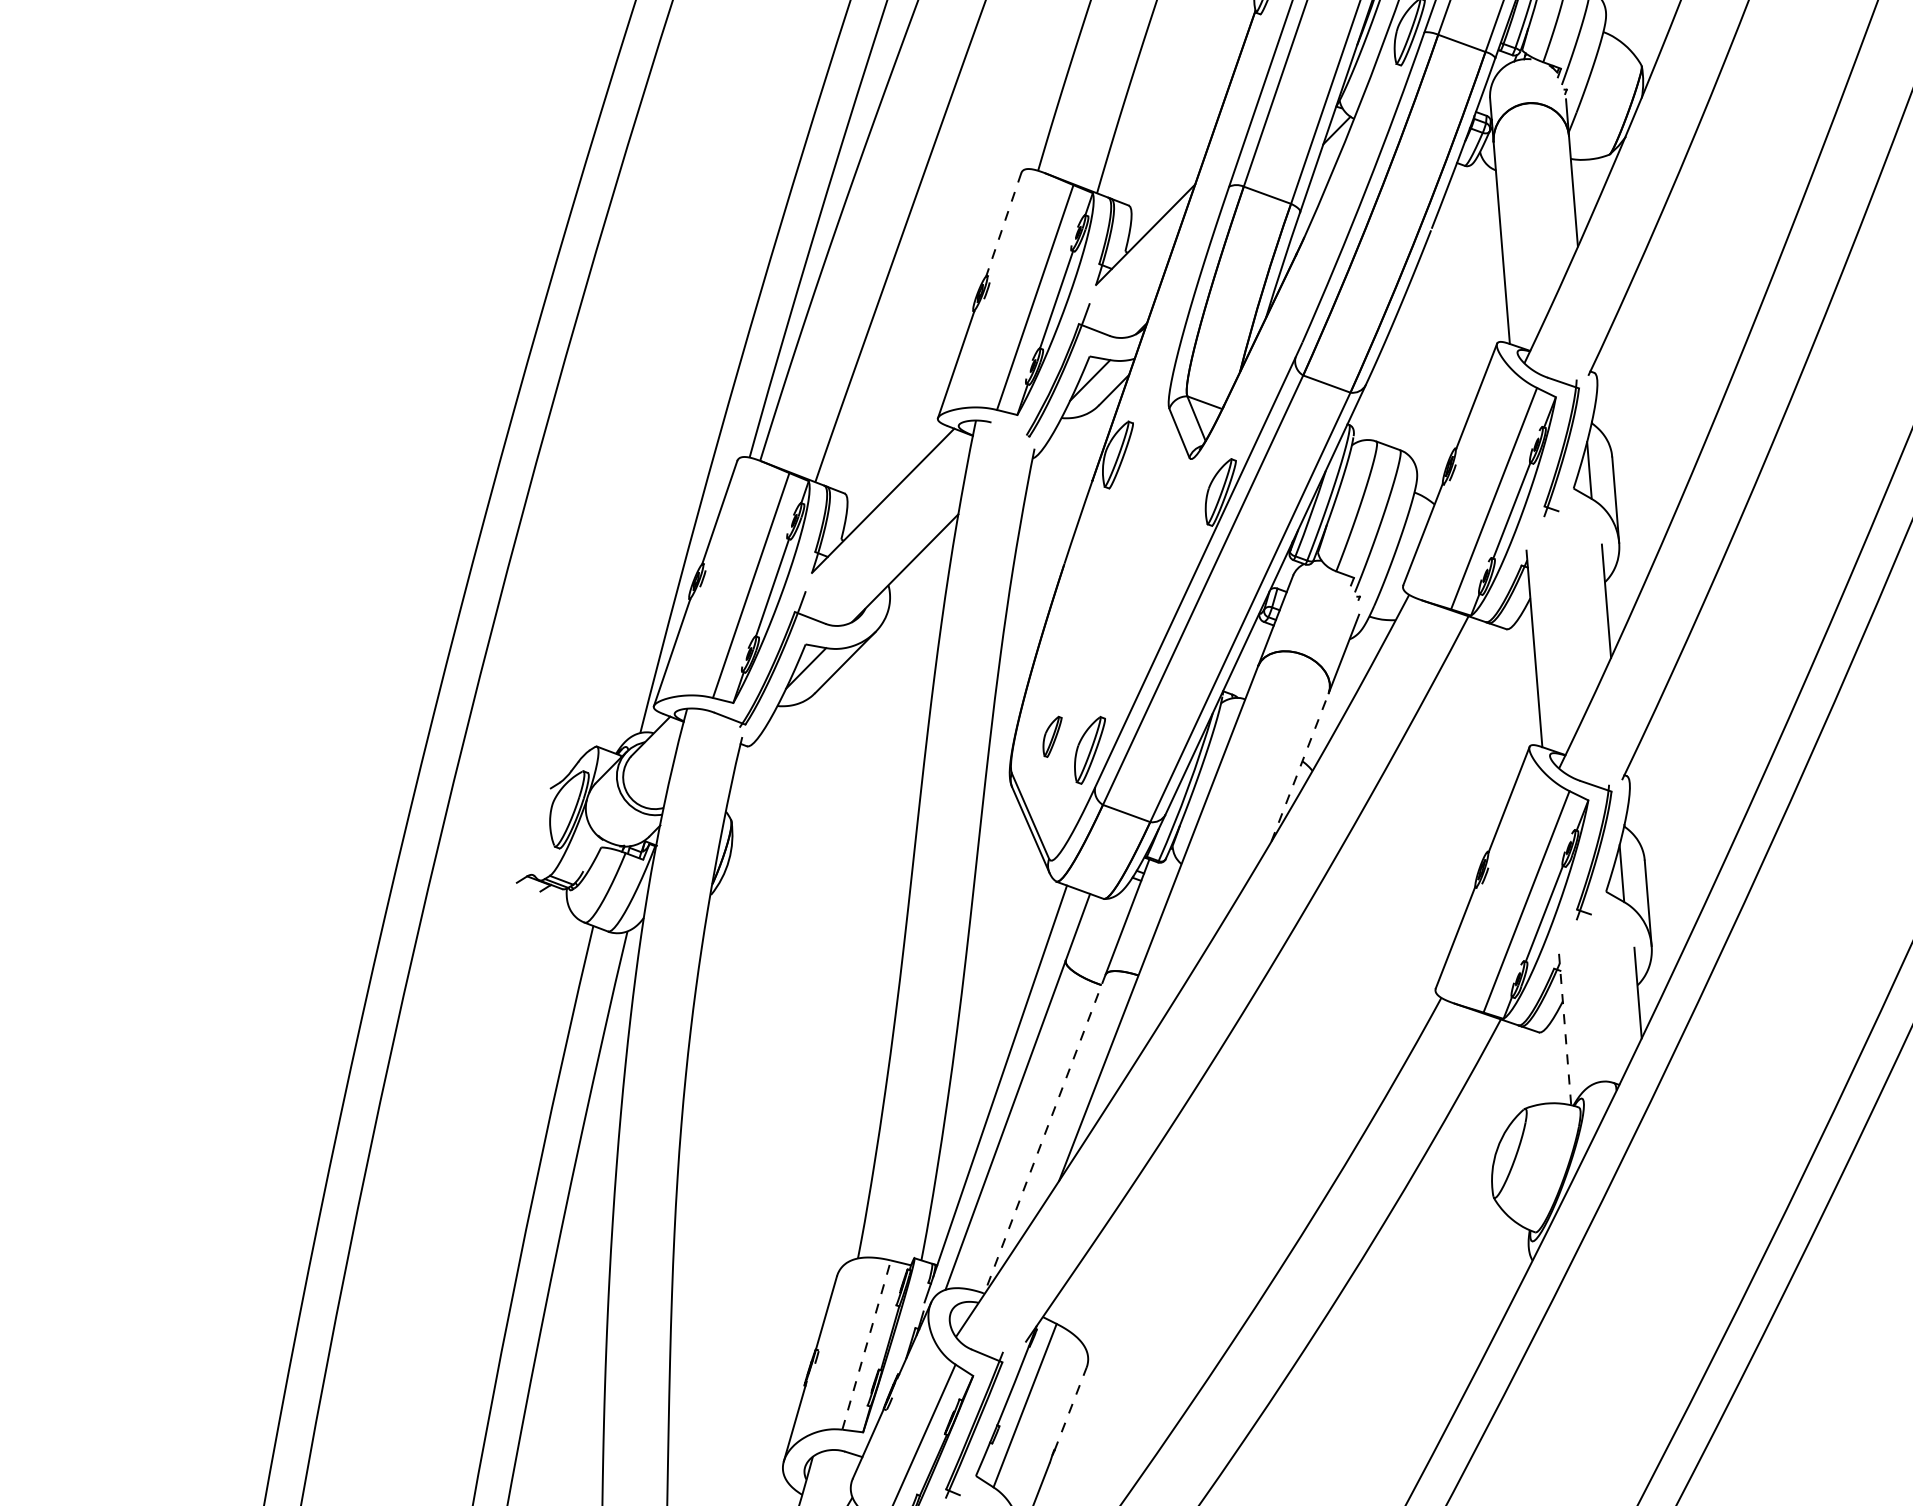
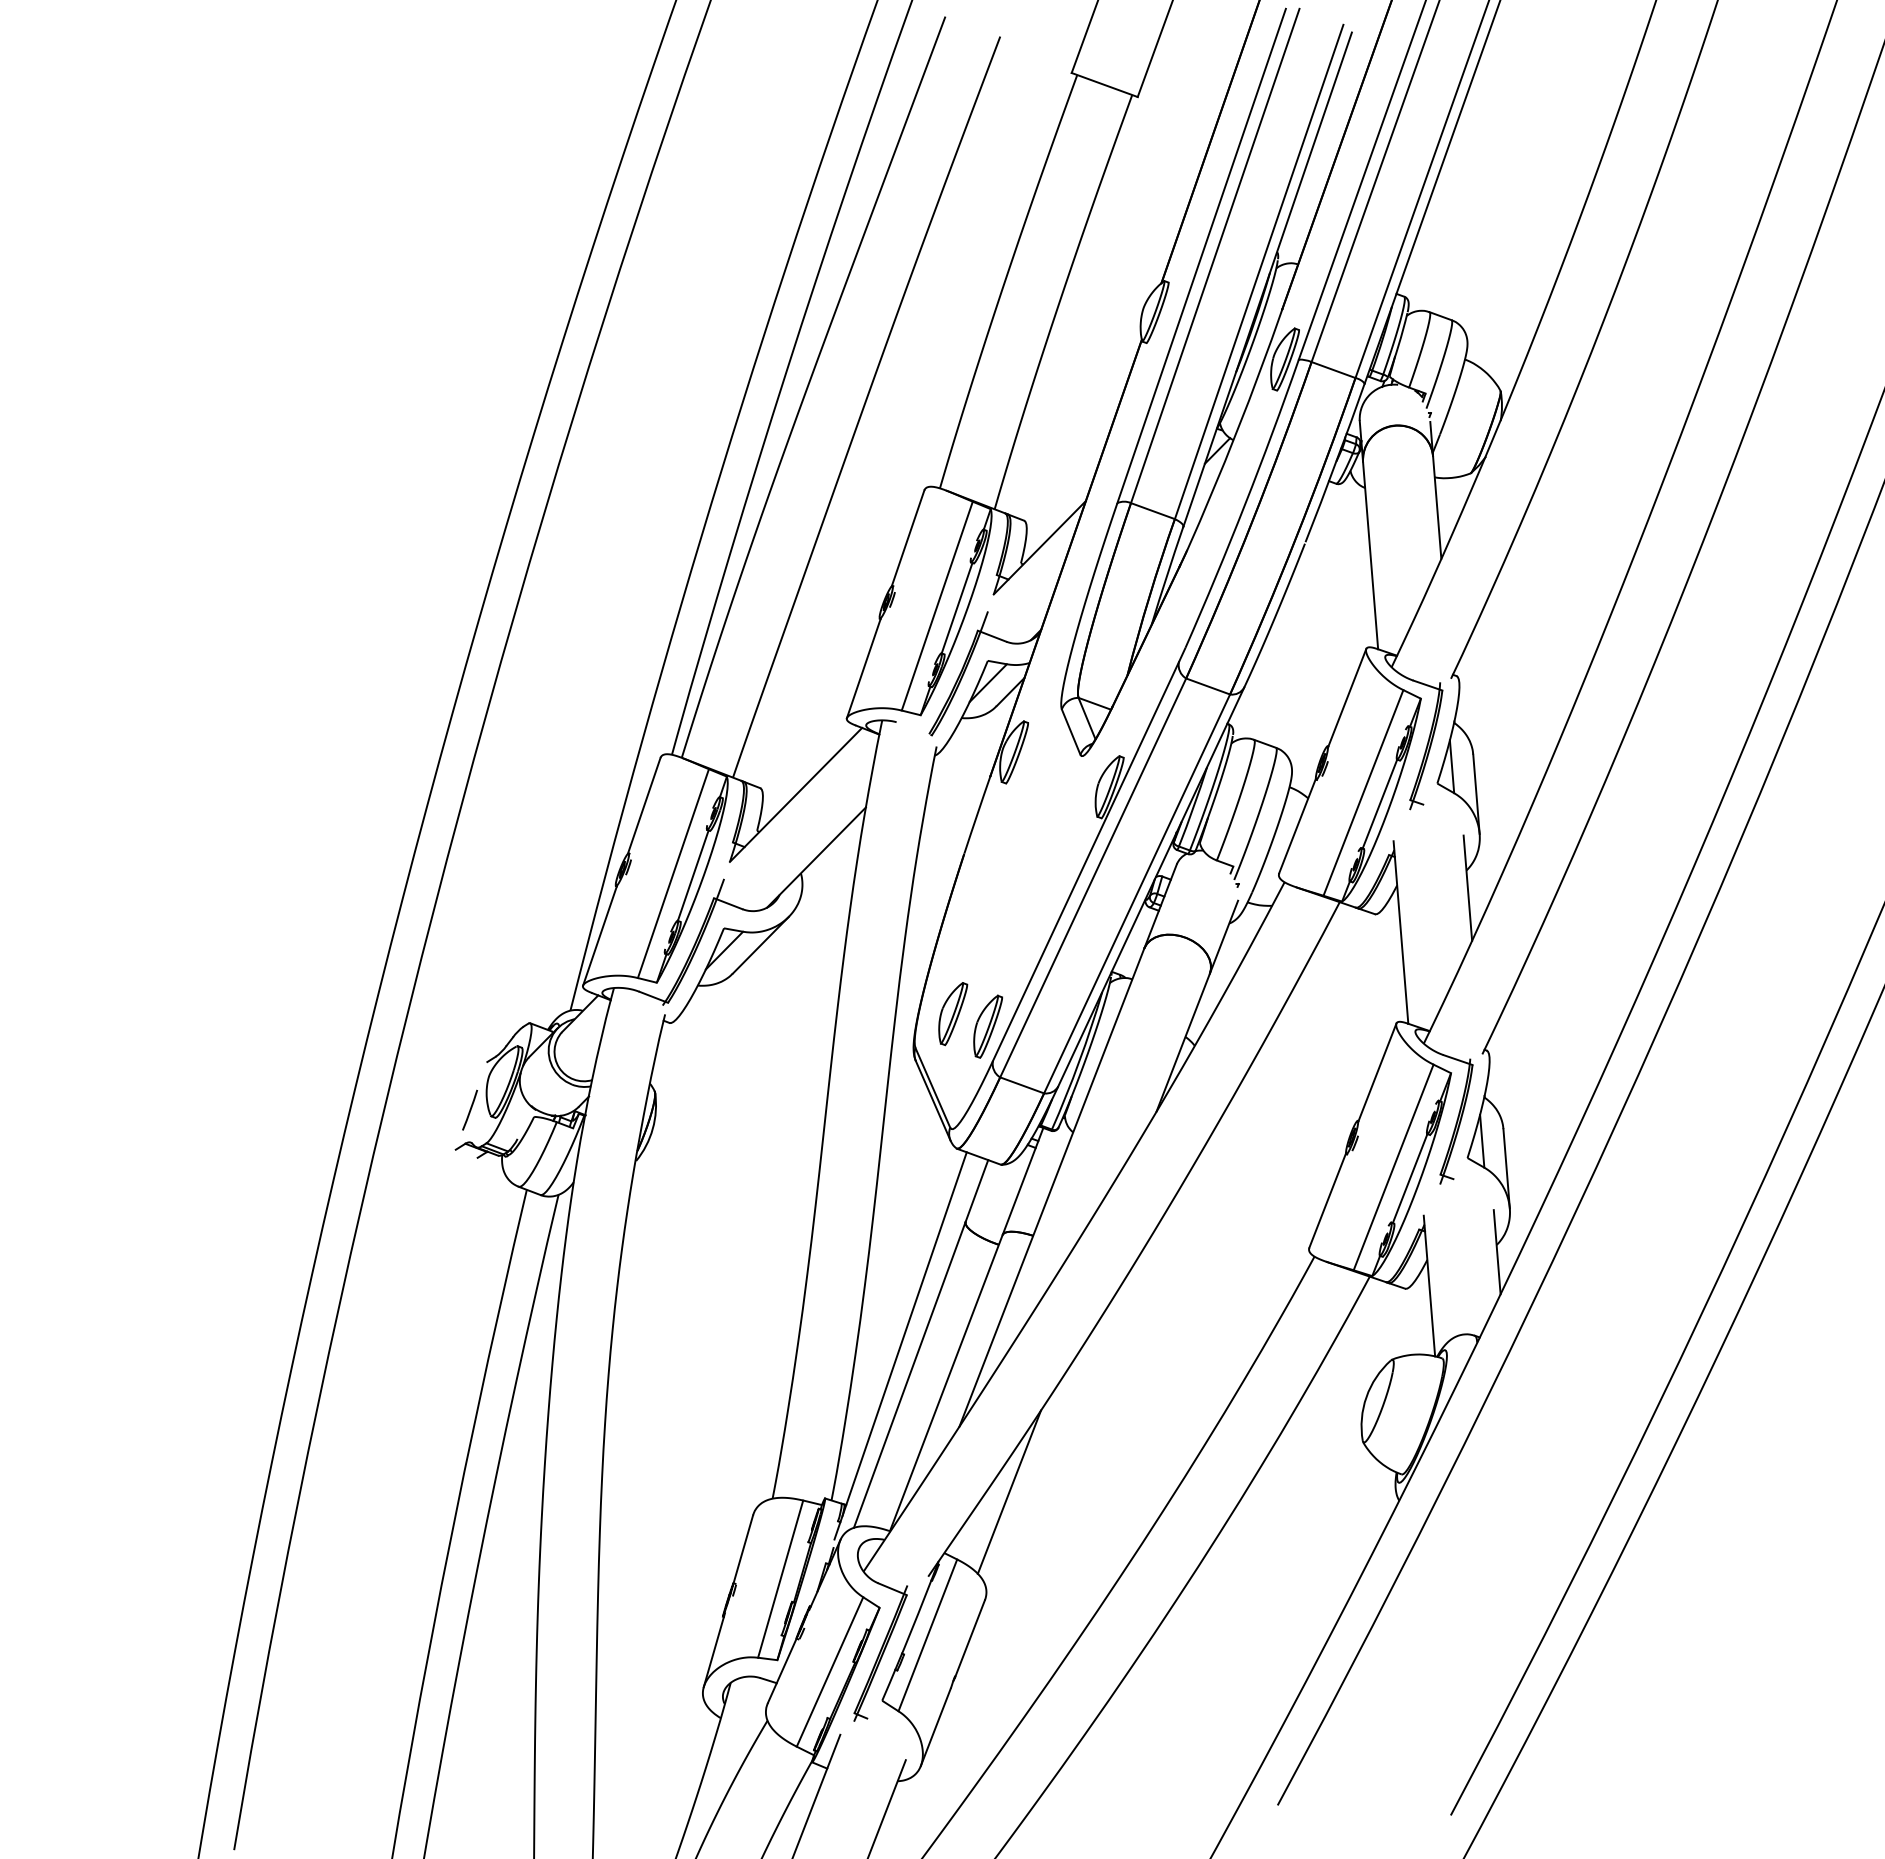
line: (1004, 224) -> (908, 538), dashed -> solid
part: (1052, 737) -> (953, 1014), size x1.67
line: (1300, 767) -> (1183, 1042), dashed -> solid
line: (531, 839) -> (469, 1109), added
line: (1565, 1030) -> (1429, 1286), dashed -> solid
line: (1045, 1134) -> (946, 1383), dashed -> solid
line: (1113, 1250) -> (1009, 1491), added
line: (866, 1345) -> (780, 1579), dashed -> solid
line: (1071, 1409) -> (970, 1638), dashed -> solid

